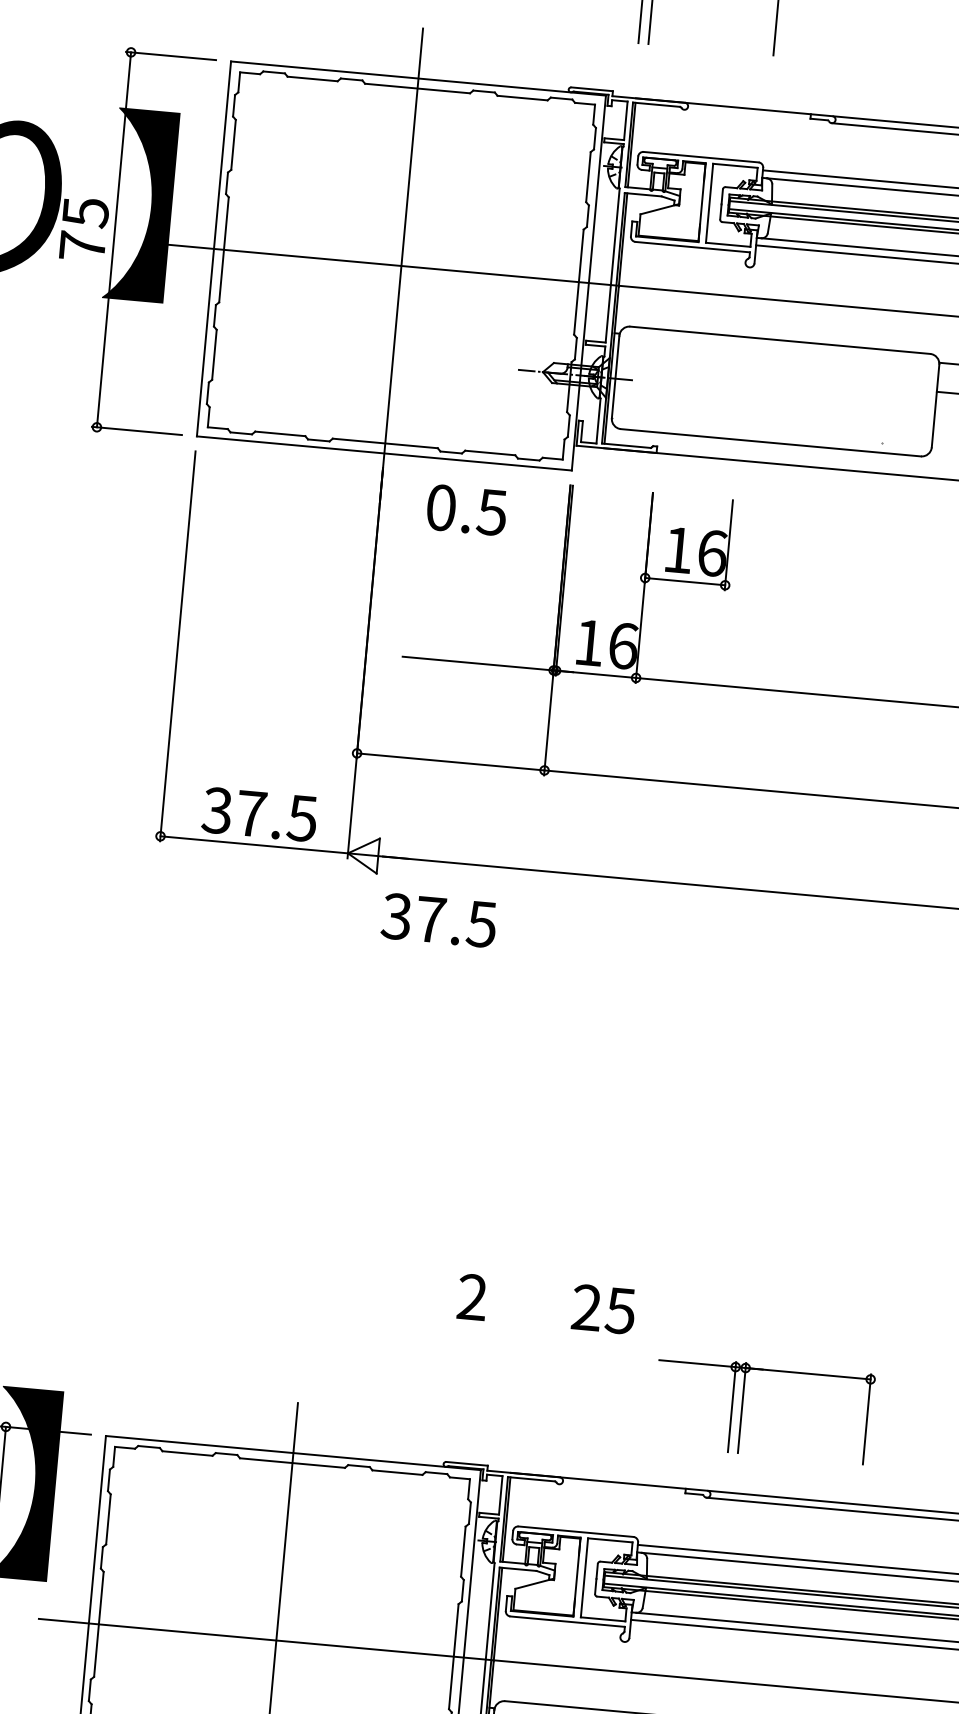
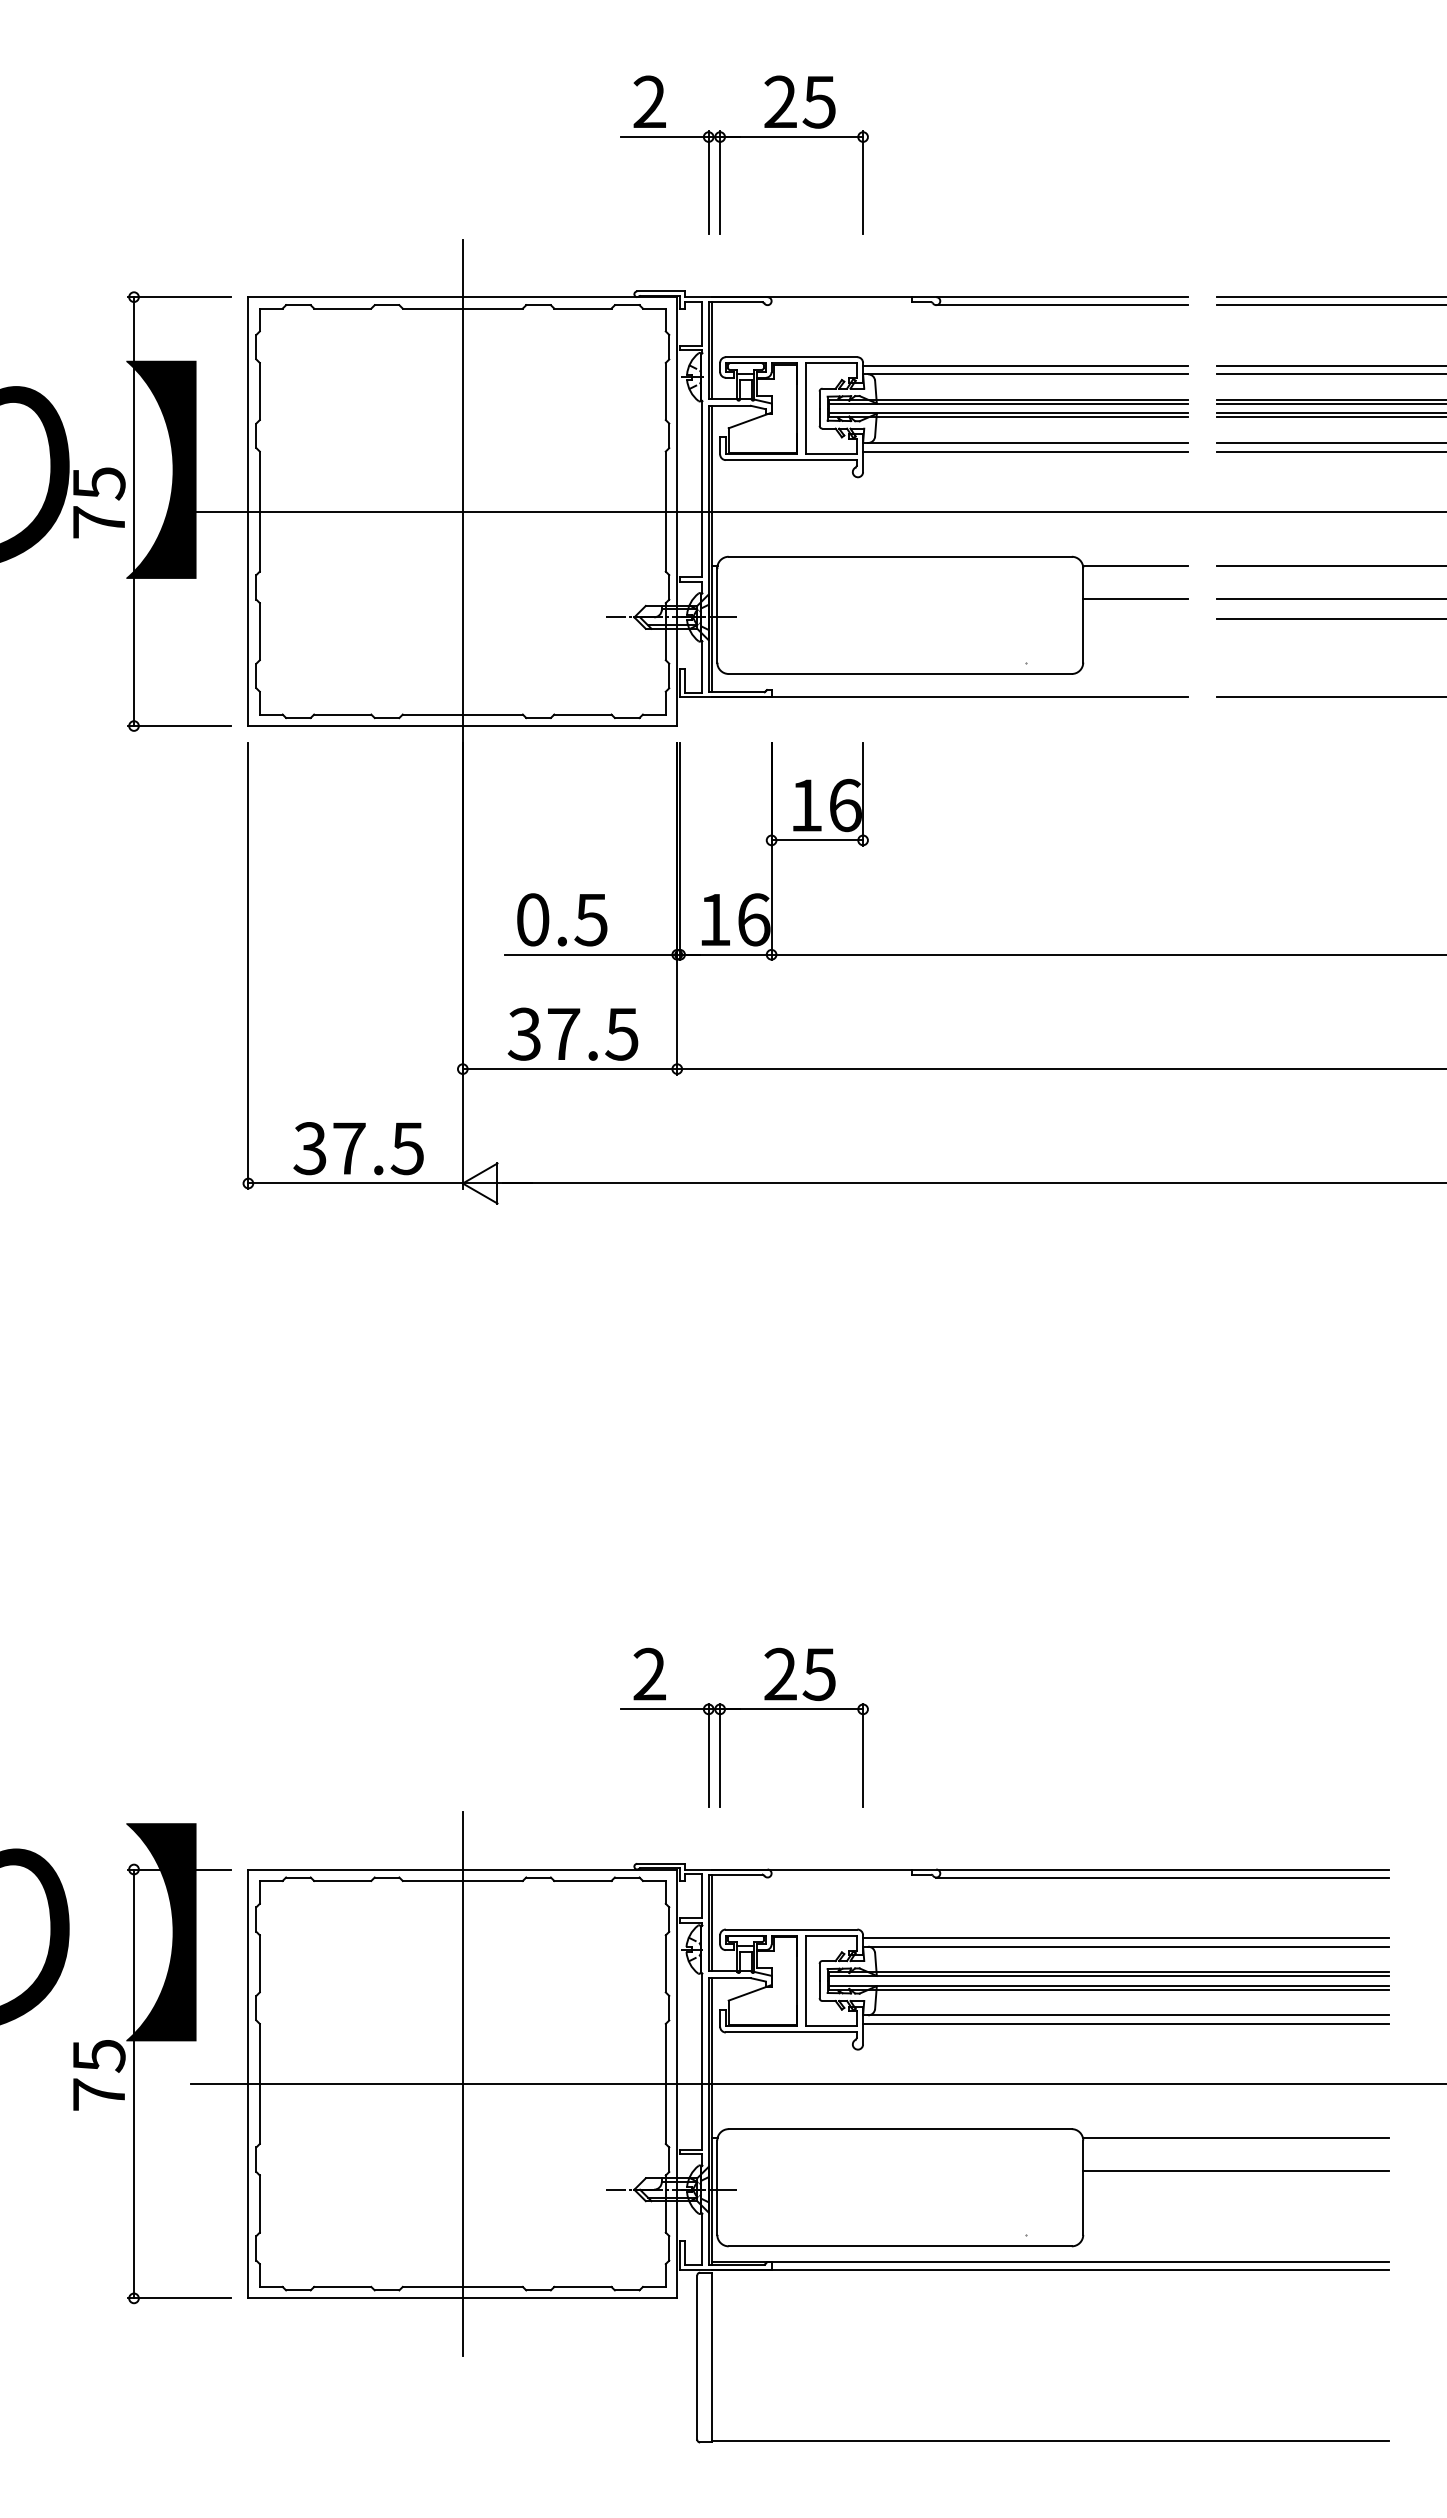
text: (467, 509) -> (562, 919), moved
text: (438, 919) -> (572, 1033), moved
part: (742, 1408) -> (720, 1755), moved

